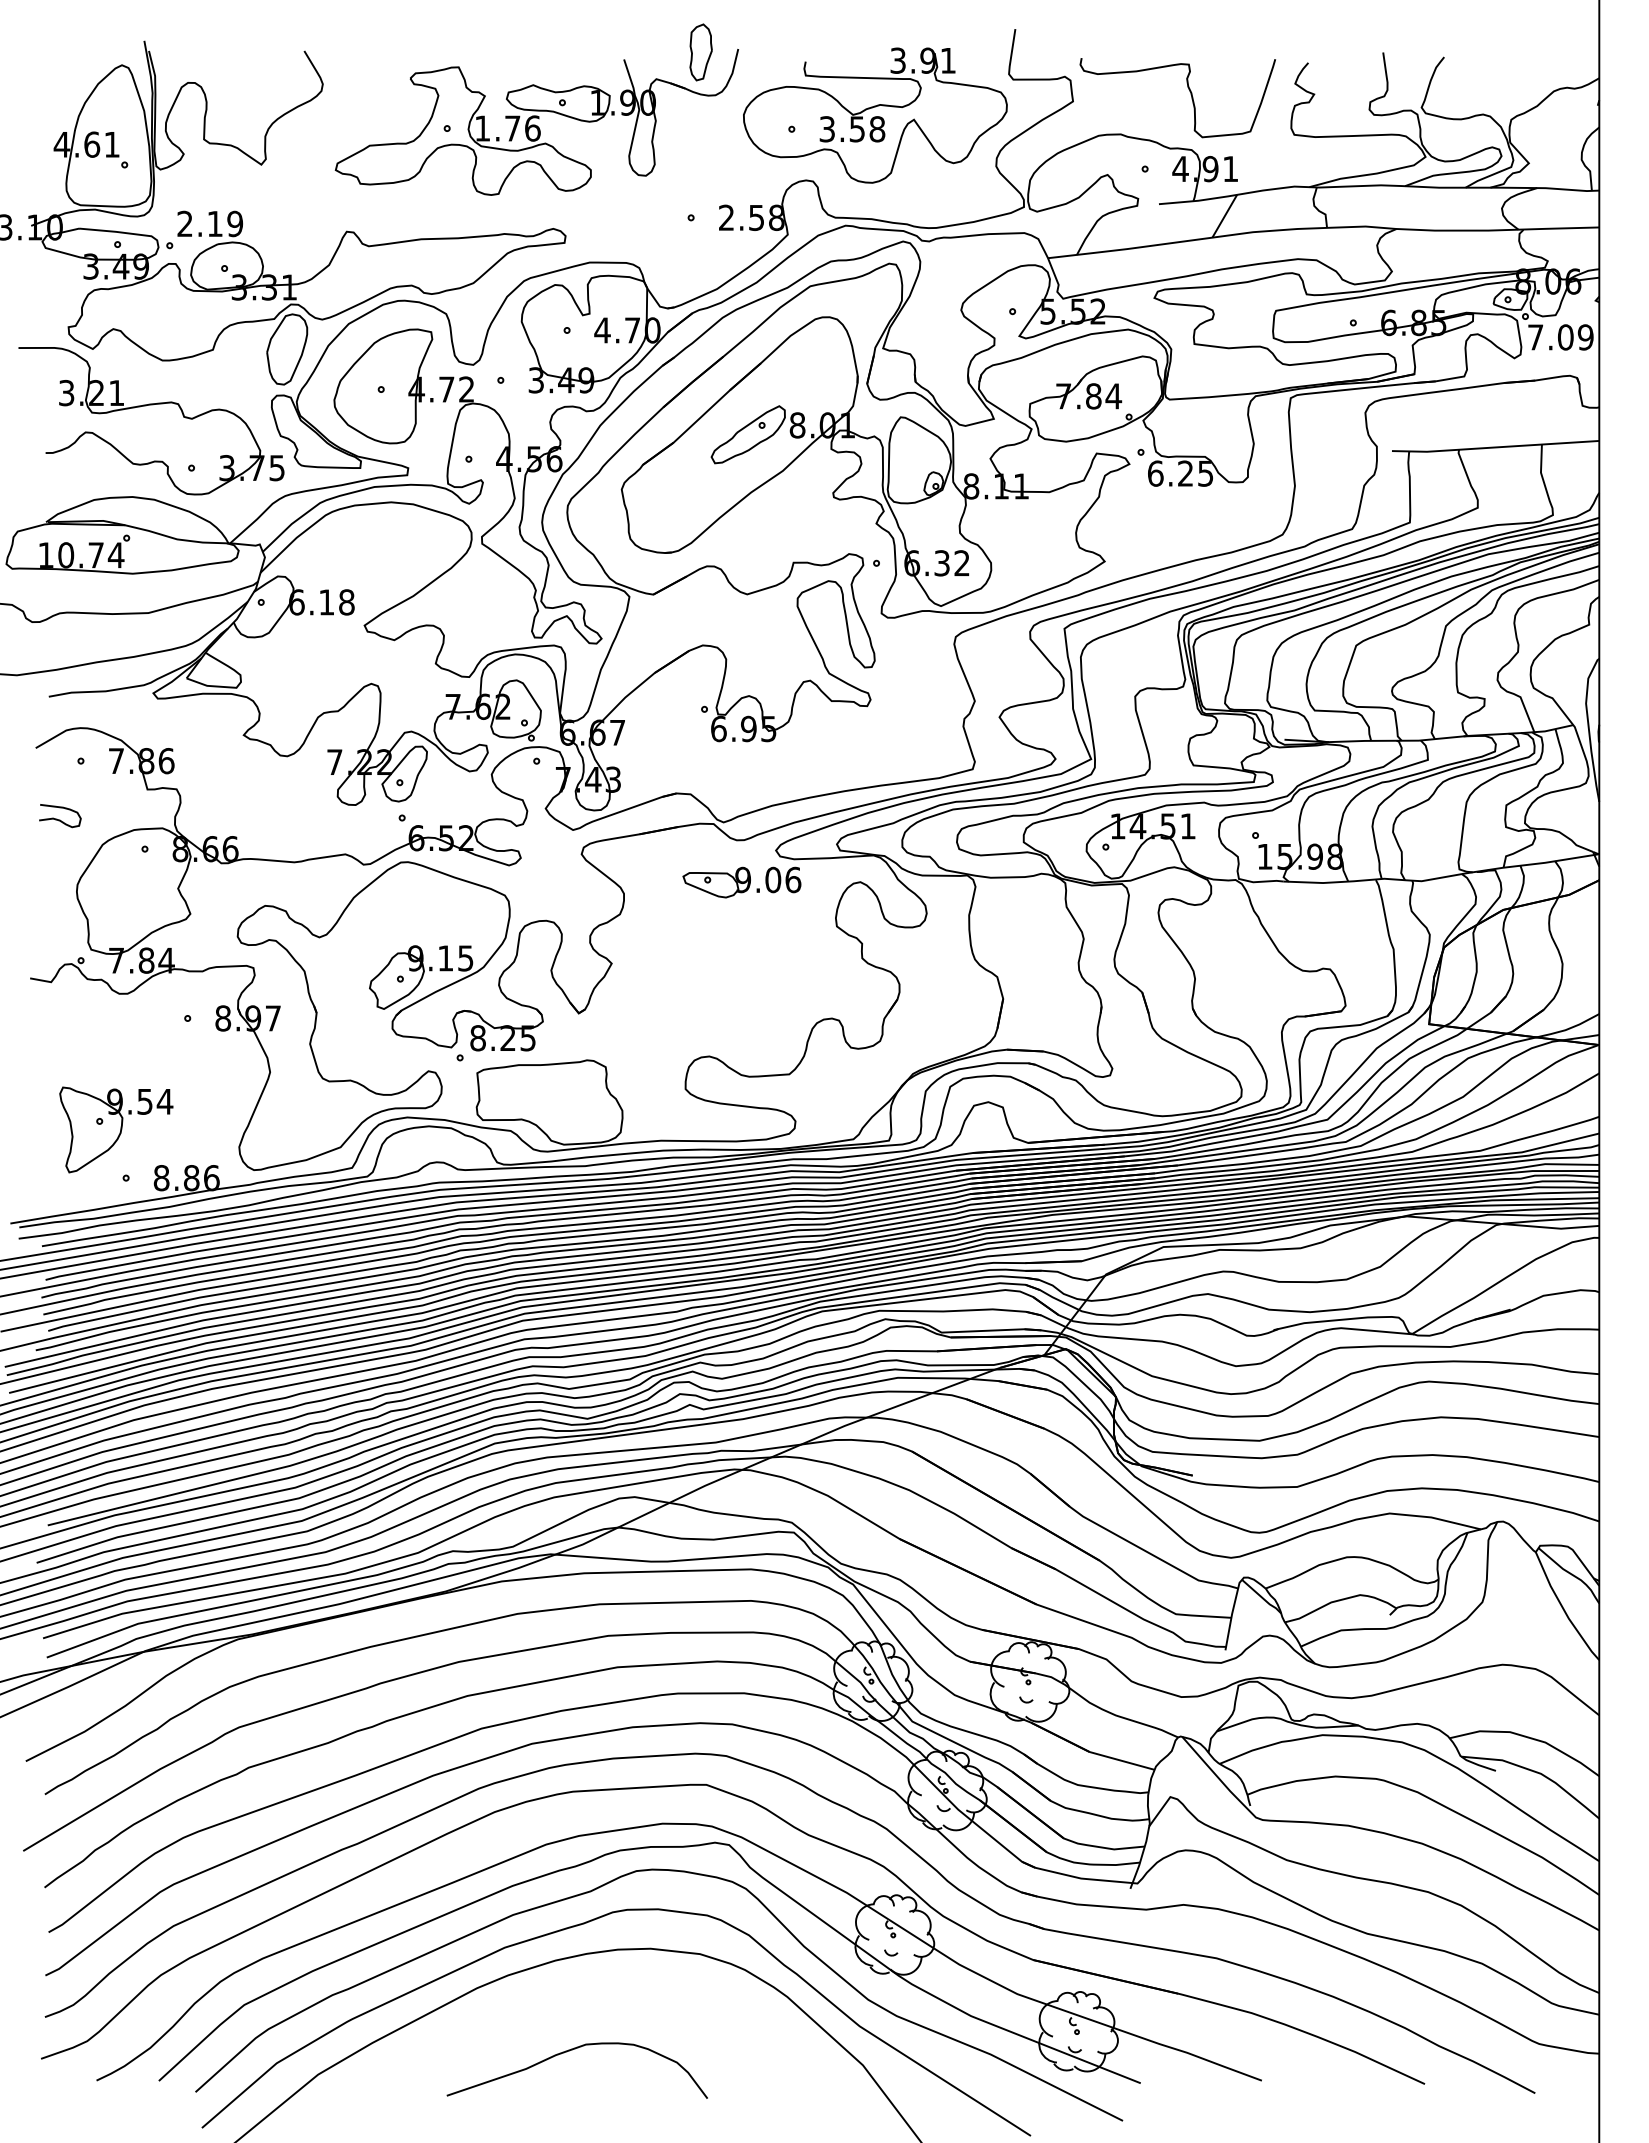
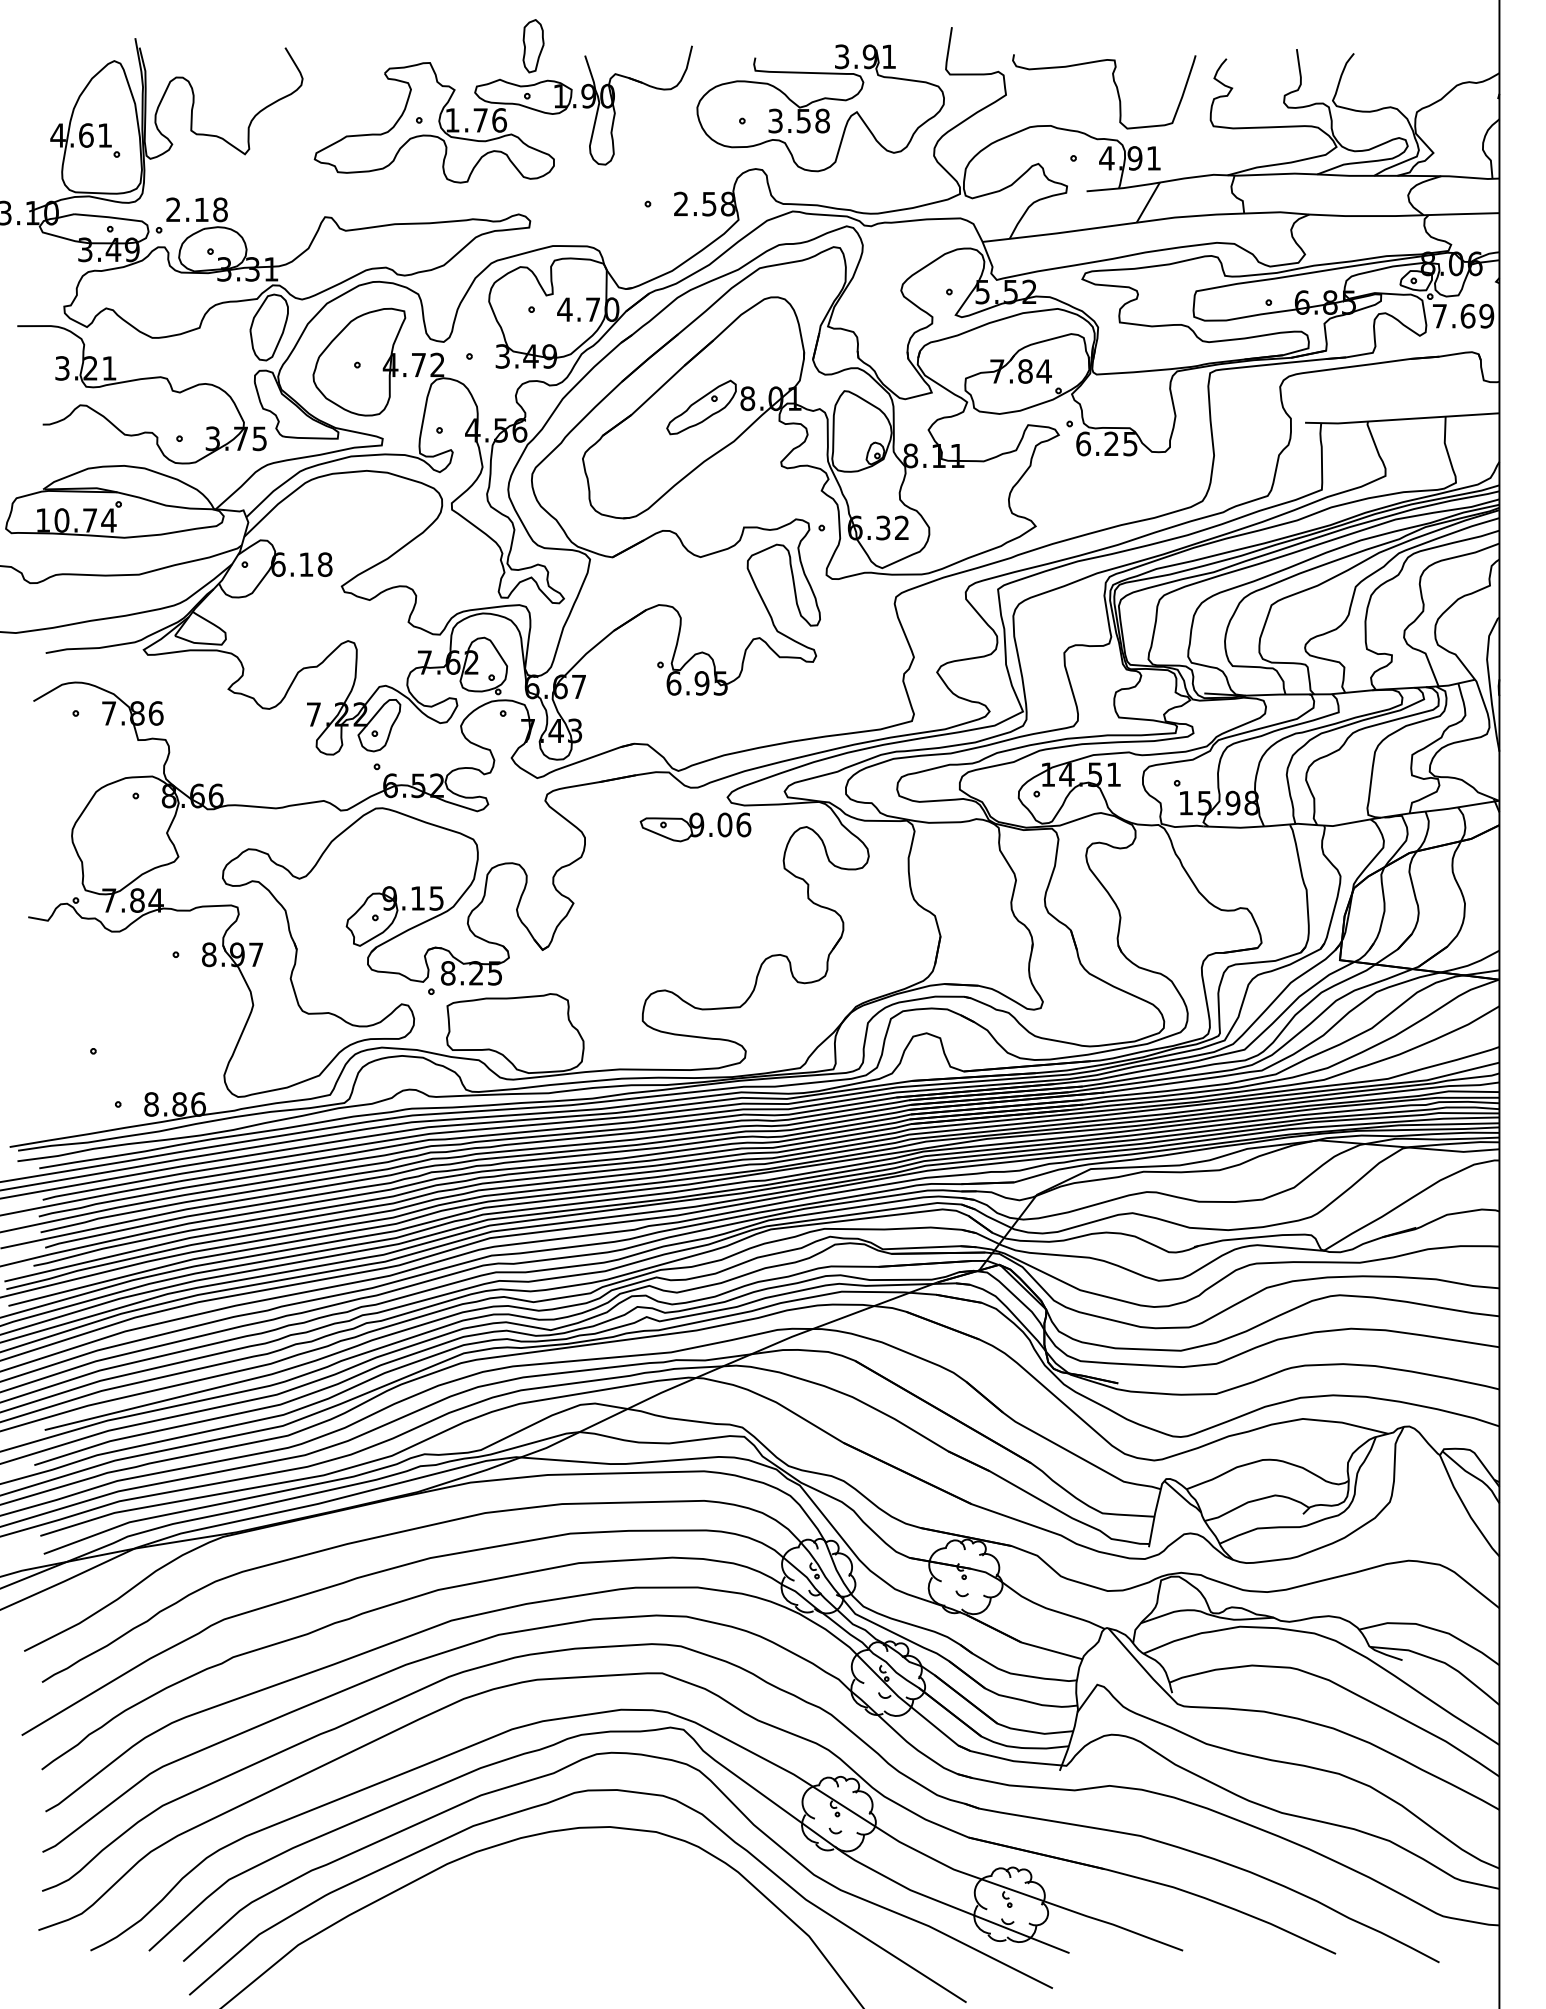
part: (700, 52) -> (532, 46), moved
text: (235, 223) -> (220, 209), 2.19 -> 2.18
text: (1565, 337) -> (1467, 316), 7.09 -> 7.69
curve: (60, 819) -> (56, 768), removed
part: (116, 1129) -> (109, 1058), removed
curve: (569, 2051) -> (533, 1923), removed

